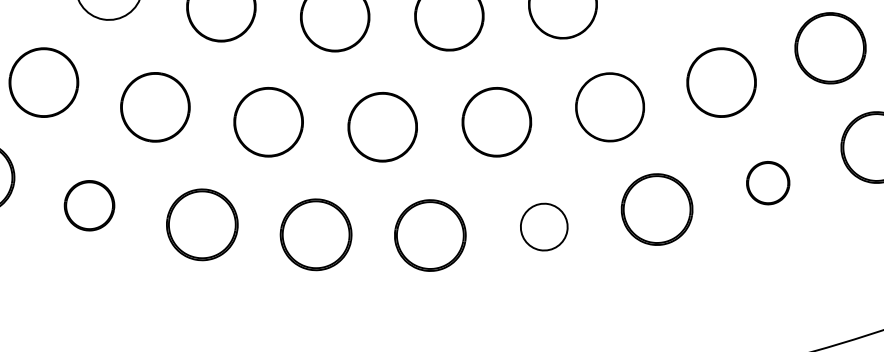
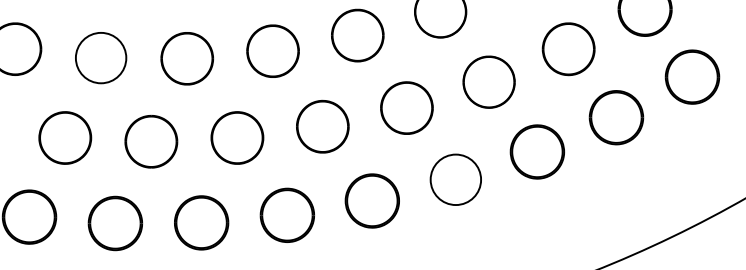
part: (768, 182) -> (616, 117), size x1.67
part: (88, 205) -> (114, 223), size x1.43
circle: (543, 226) -> (455, 179), size x1.43

